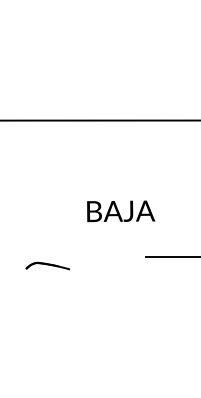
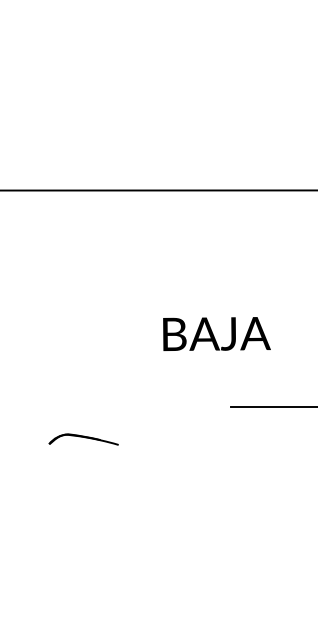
text: (121, 211) -> (217, 334), moved
part: (47, 265) -> (83, 438), moved

